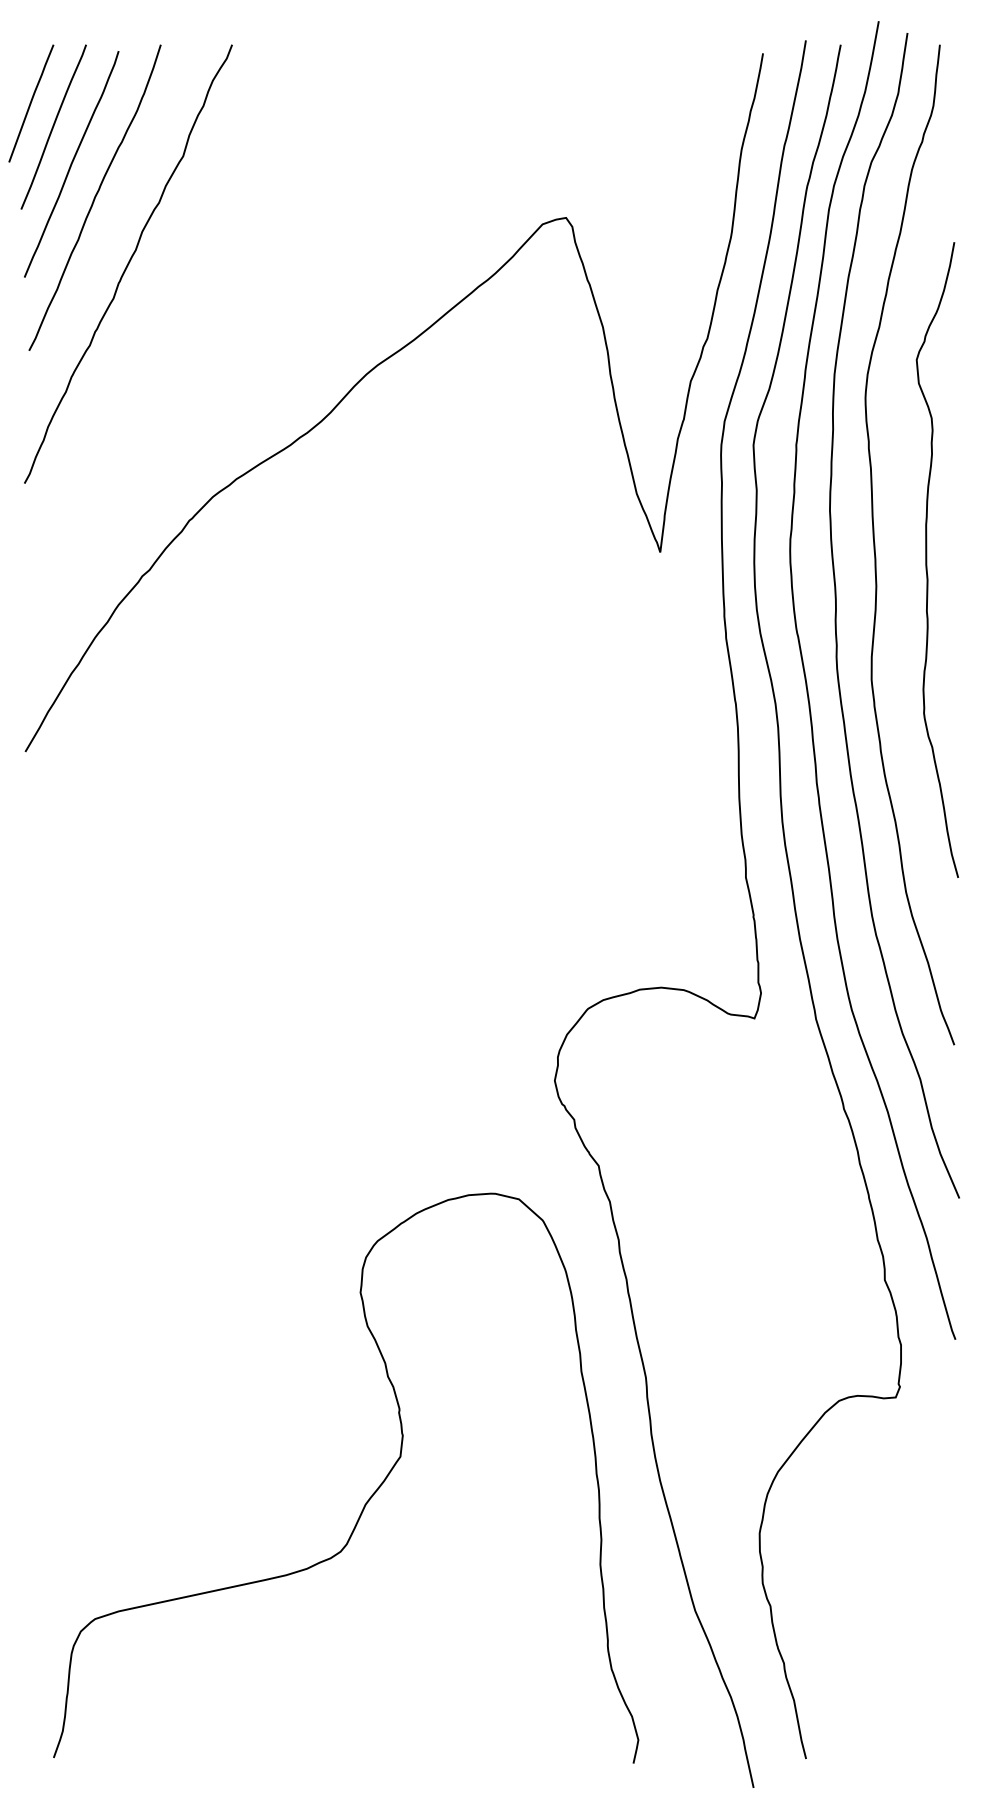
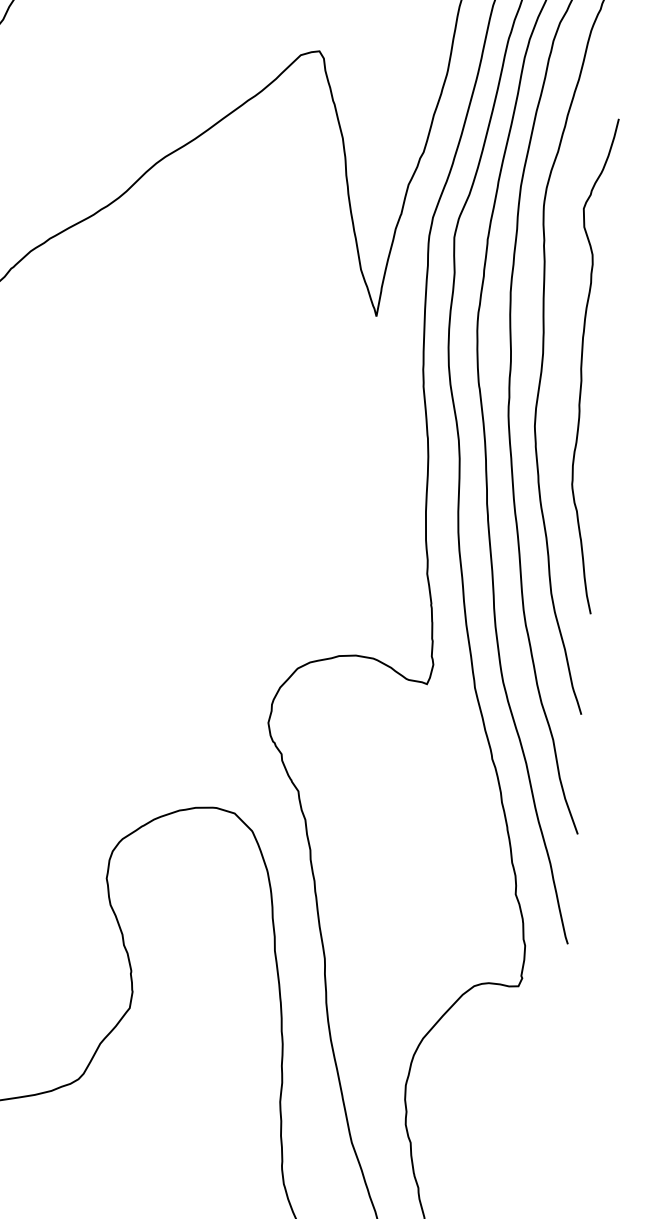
curve: (927, 559) -> (582, 364), moved

